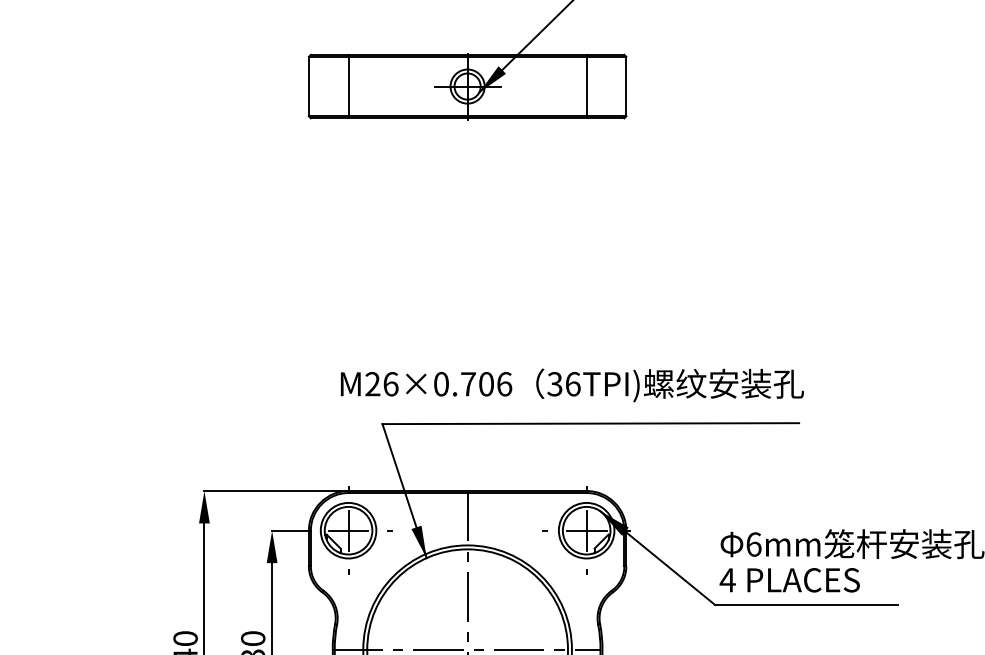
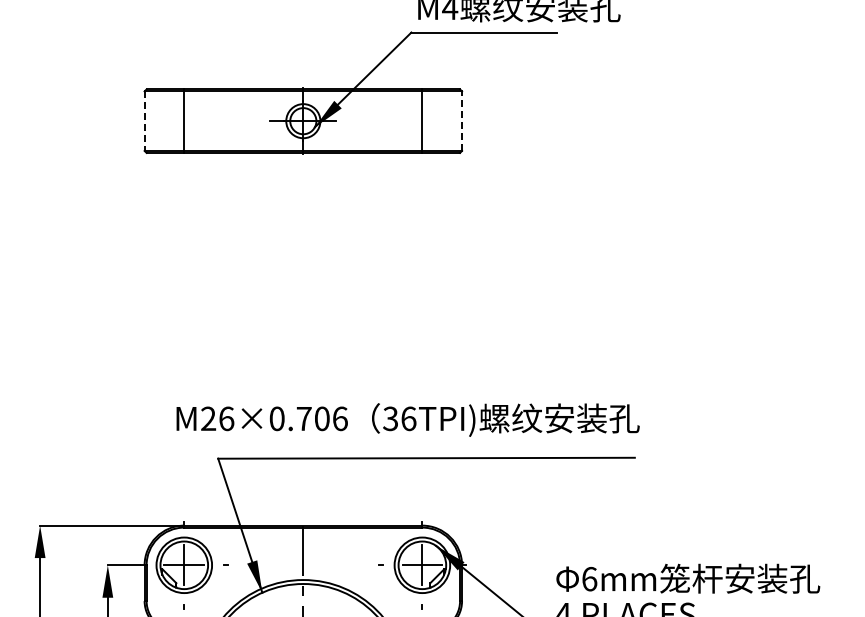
line: (308, 86) -> (144, 121), solid -> dashed
line: (626, 86) -> (462, 121), solid -> dashed

